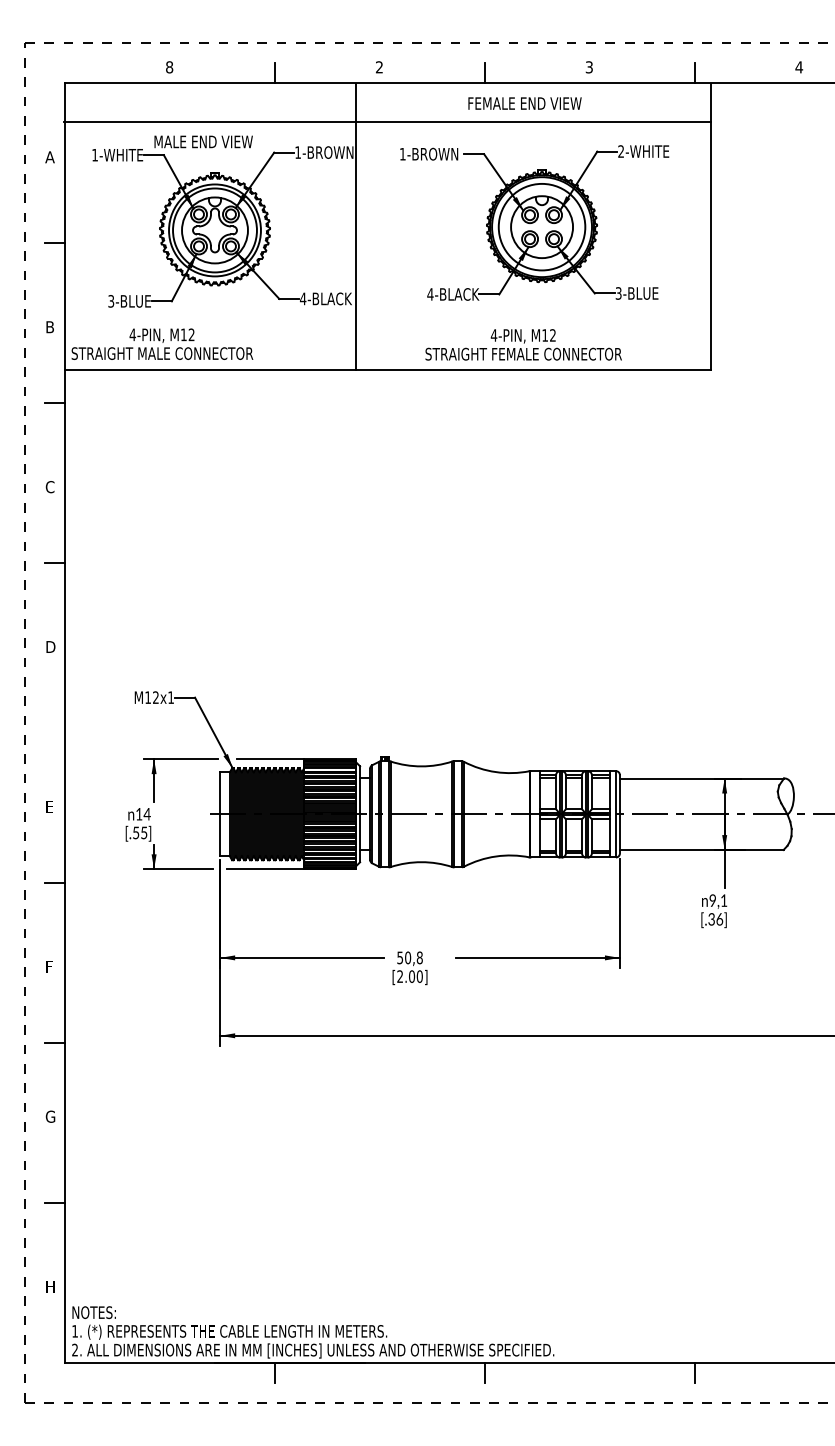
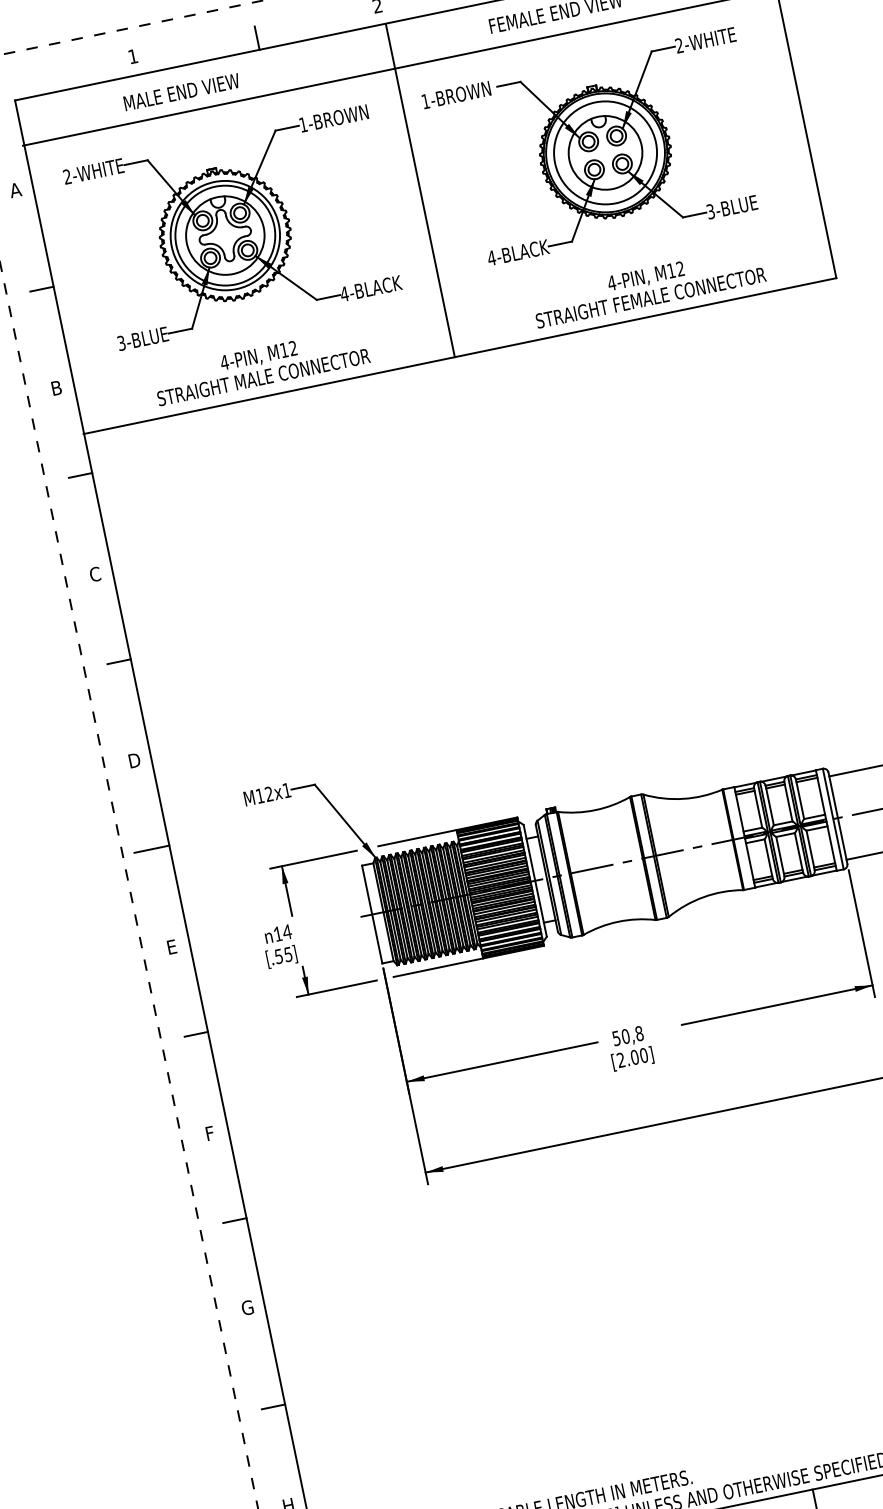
text: (169, 67) -> (133, 56), 8 -> 1
text: (203, 141) -> (181, 91), moved
text: (94, 154) -> (66, 176), 1-WHITE -> 2-WHITE
line: (356, 226) -> (420, 190), moved
text: (162, 343) -> (261, 365), moved
text: (523, 344) -> (648, 286), moved
line: (49, 723) -> (151, 849), added

